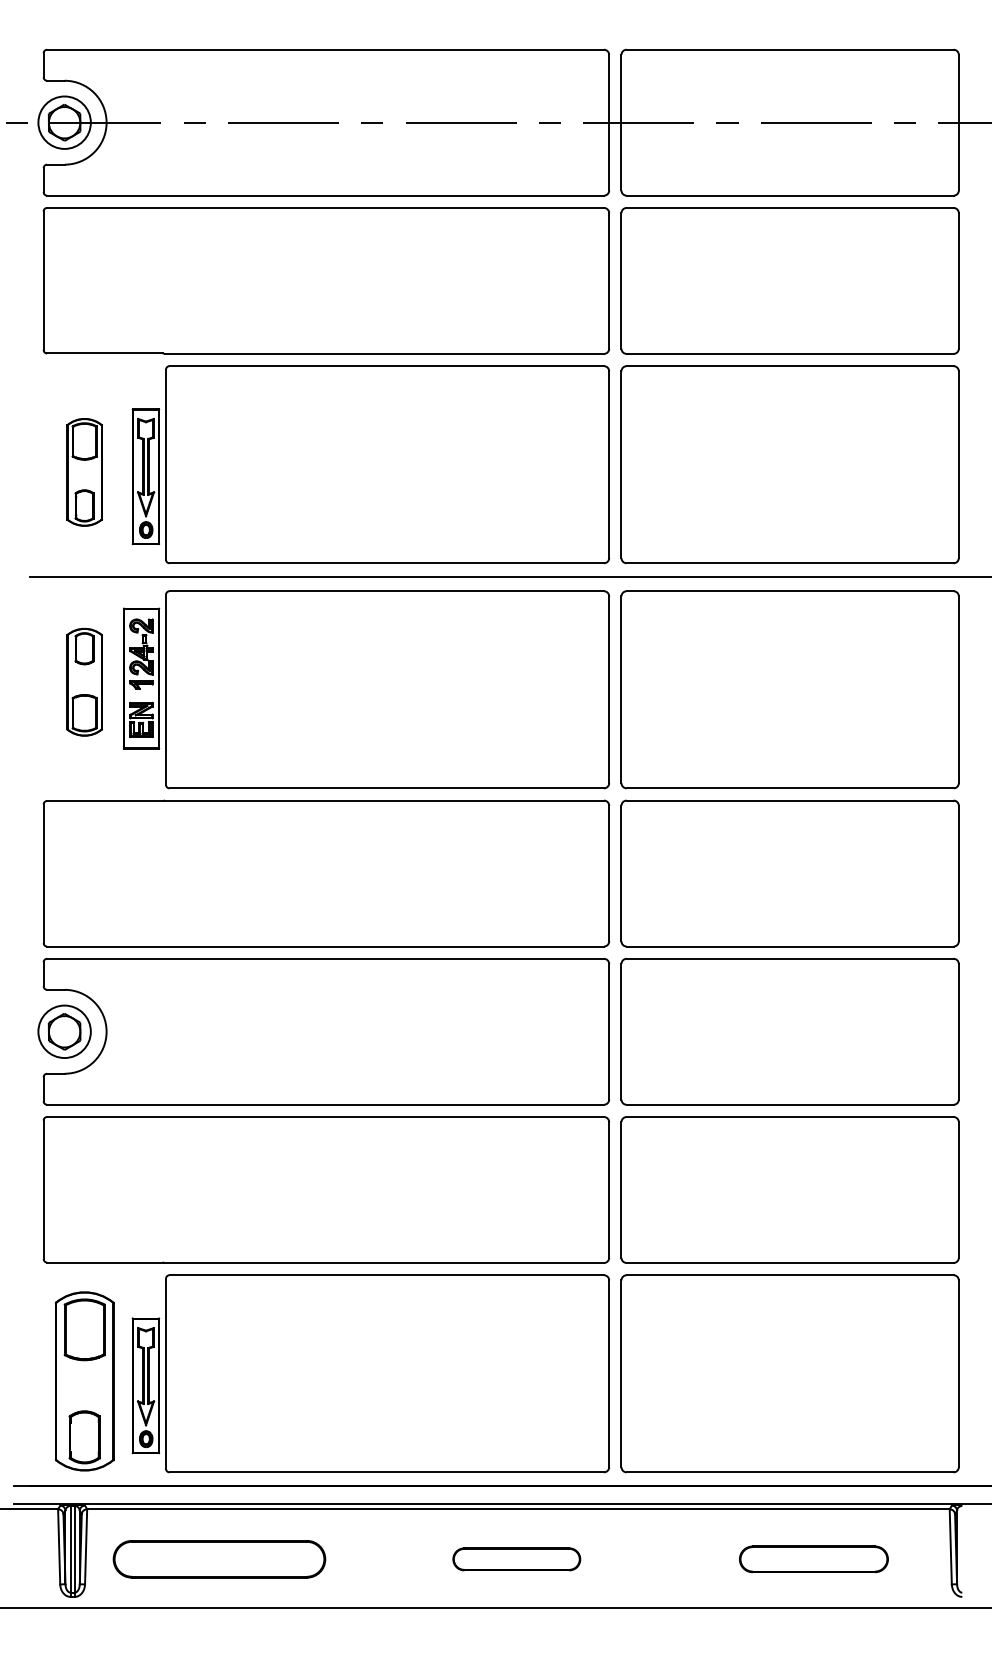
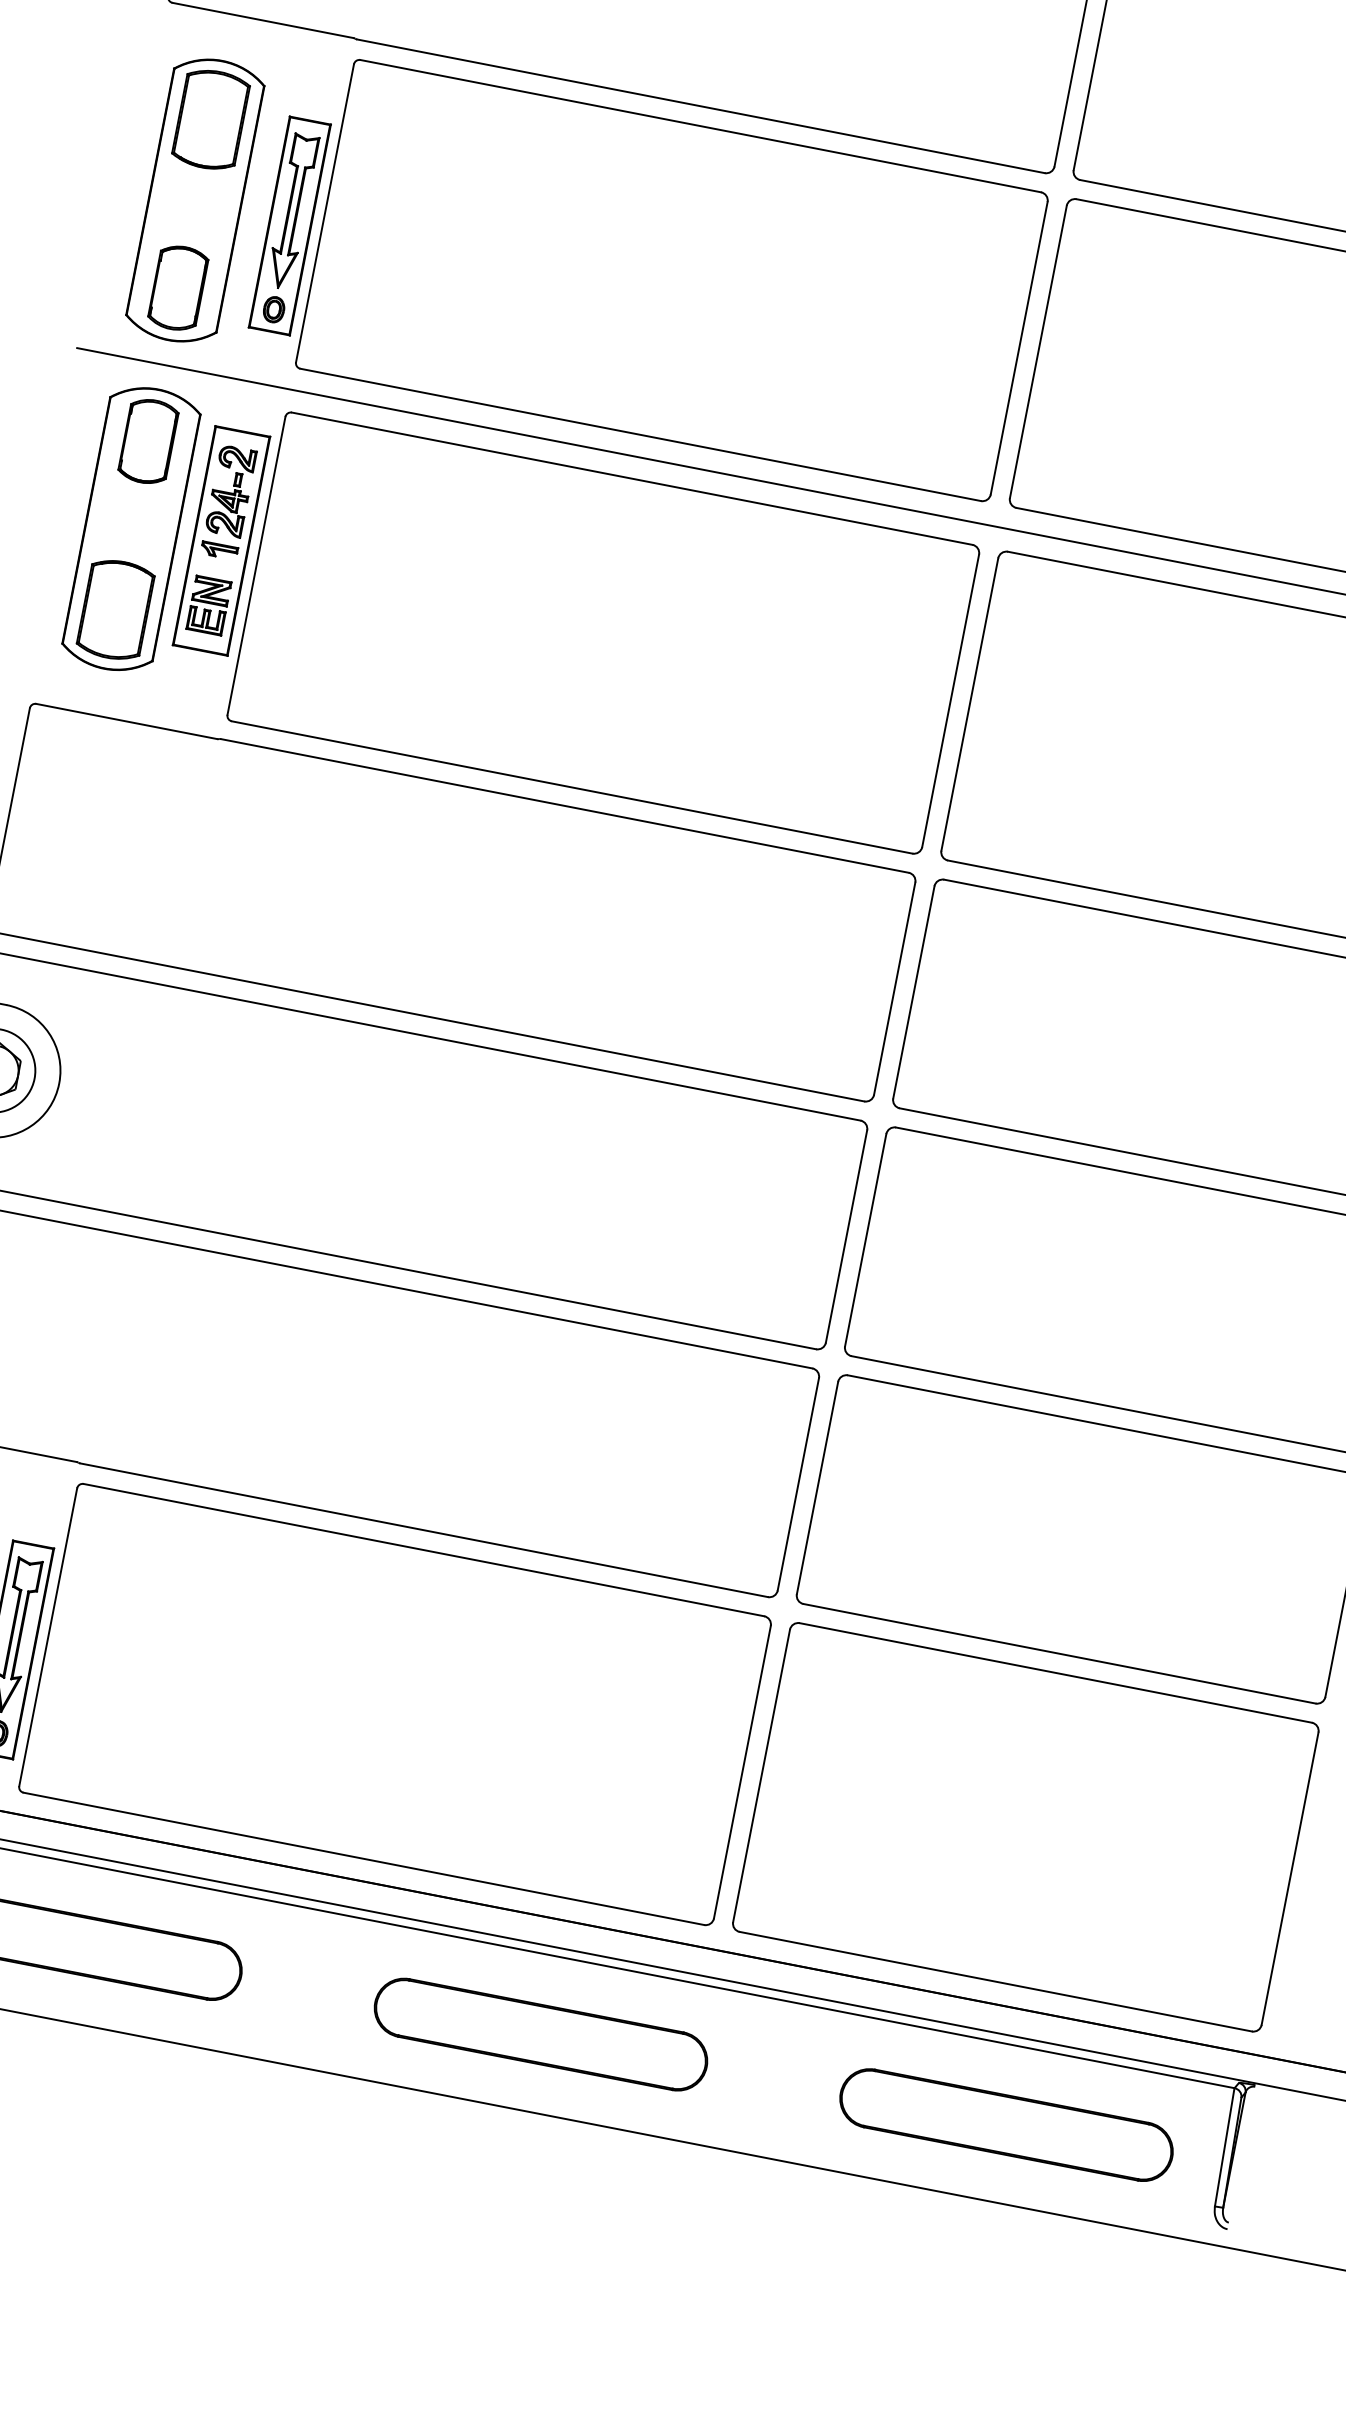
part: (84, 472) -> (194, 200), size x1.67
part: (84, 682) -> (130, 529), size x1.67
part: (516, 1559) -> (540, 2034), size x1.67
part: (813, 1559) -> (1005, 2125), size x1.43

